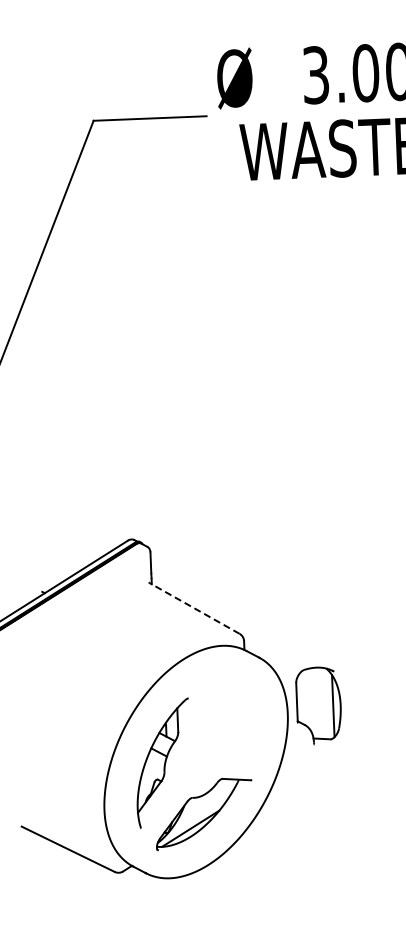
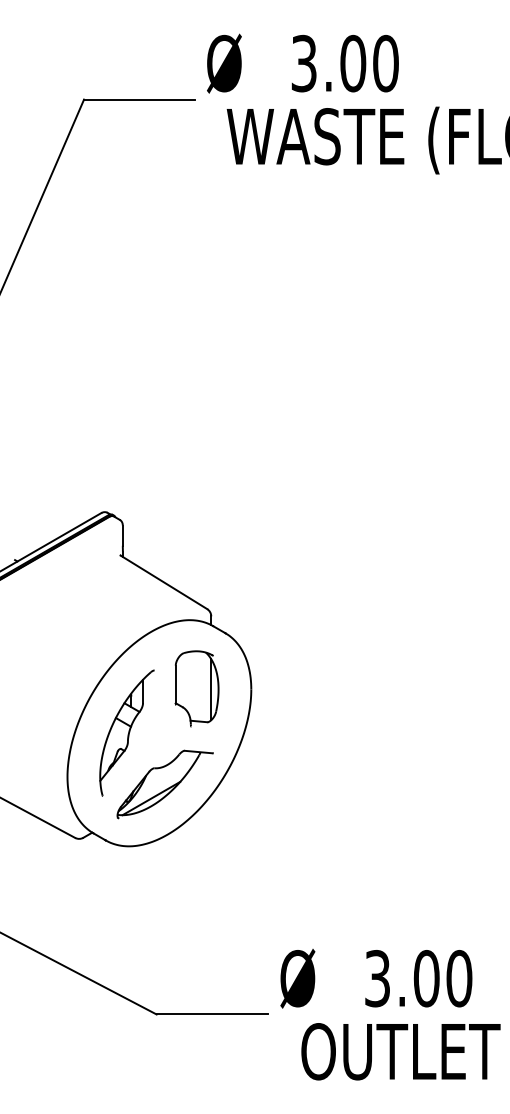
line: (194, 608) -> (163, 582), dashed -> solid
part: (318, 705) -> (196, 688), moved

